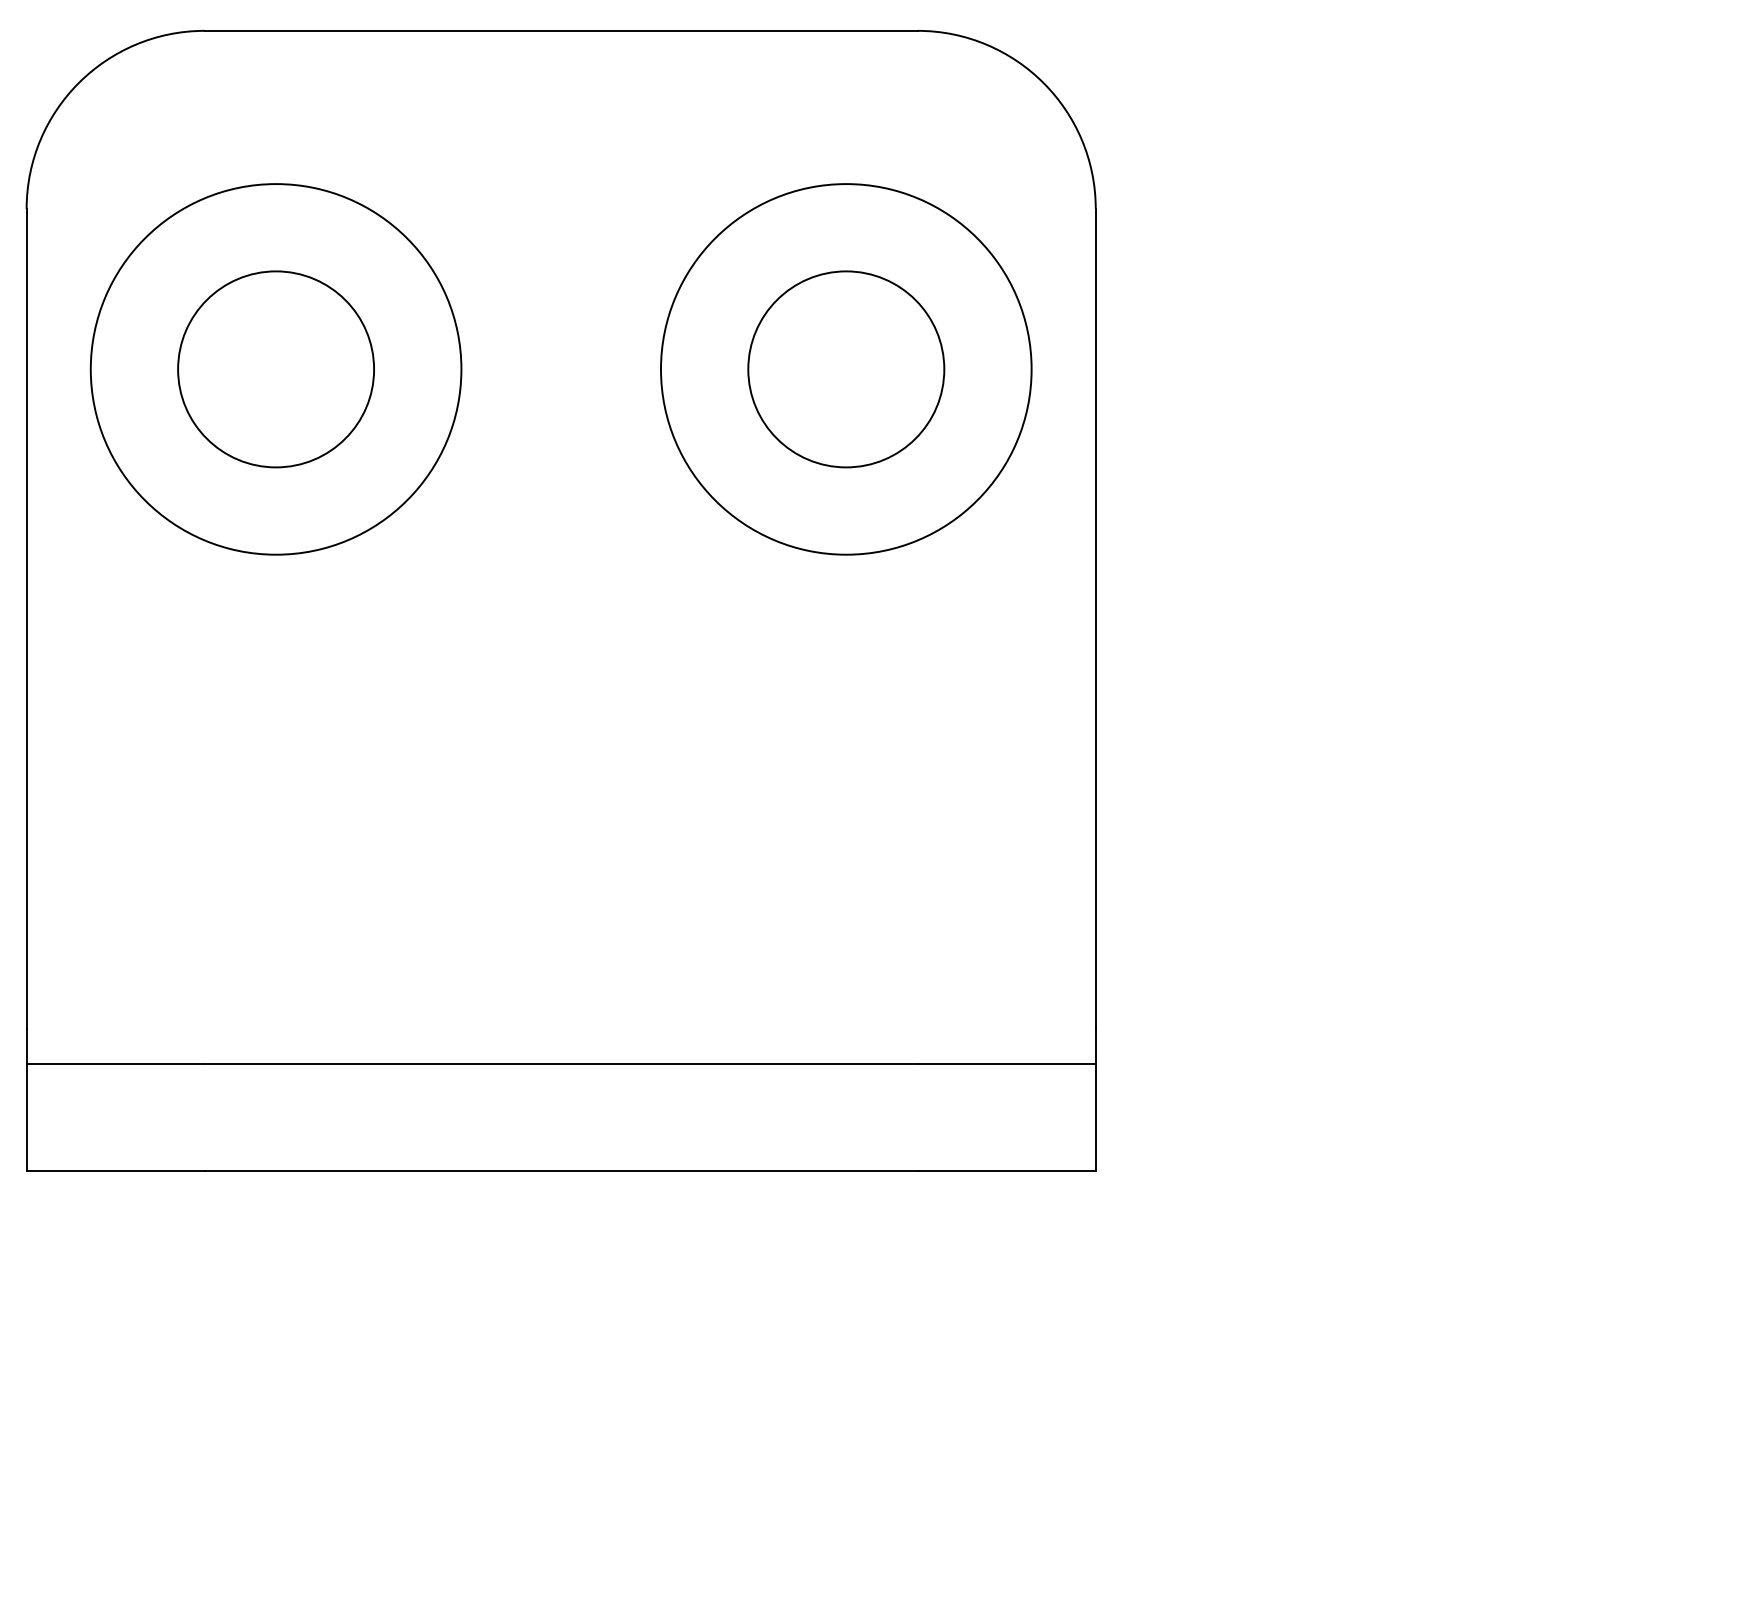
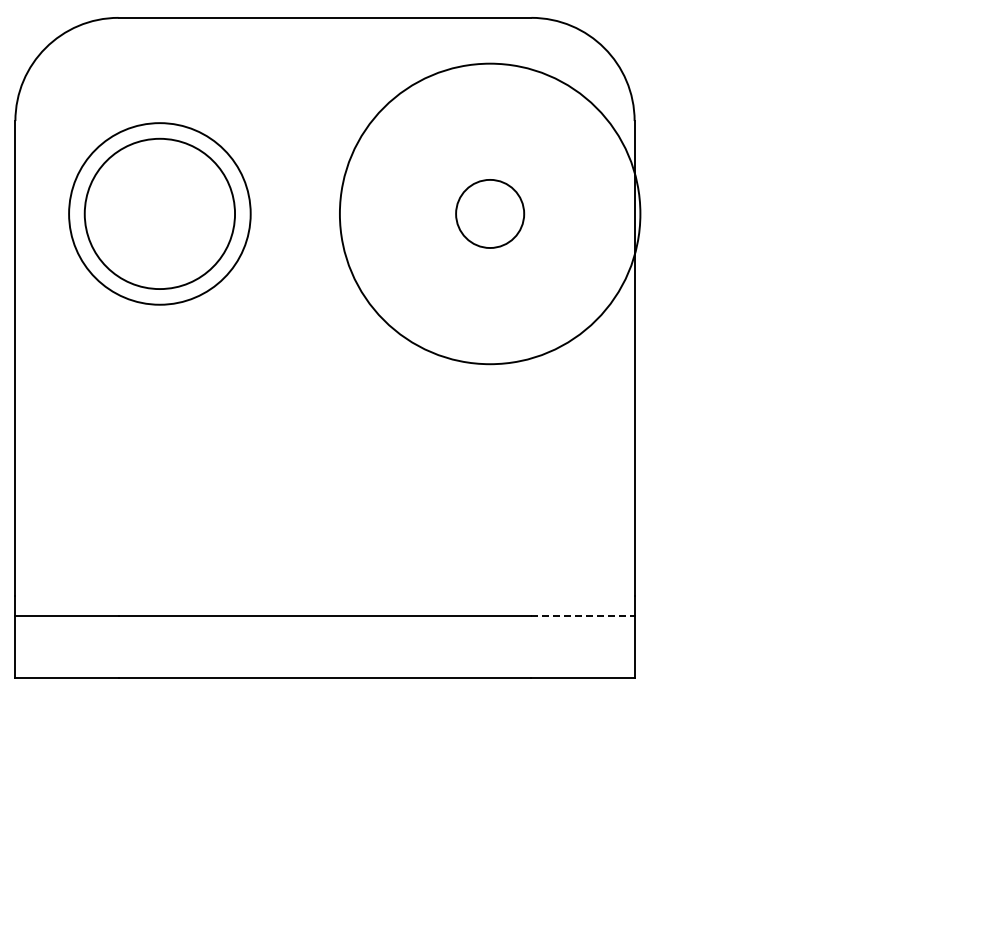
circle: (275, 368) -> (159, 213), size x0.7
circle: (275, 368) -> (159, 213), size x1.6
circle: (845, 368) -> (489, 213), size x0.6
circle: (845, 368) -> (489, 213), size x1.4
line: (1007, 1064) -> (583, 616), solid -> dashed

